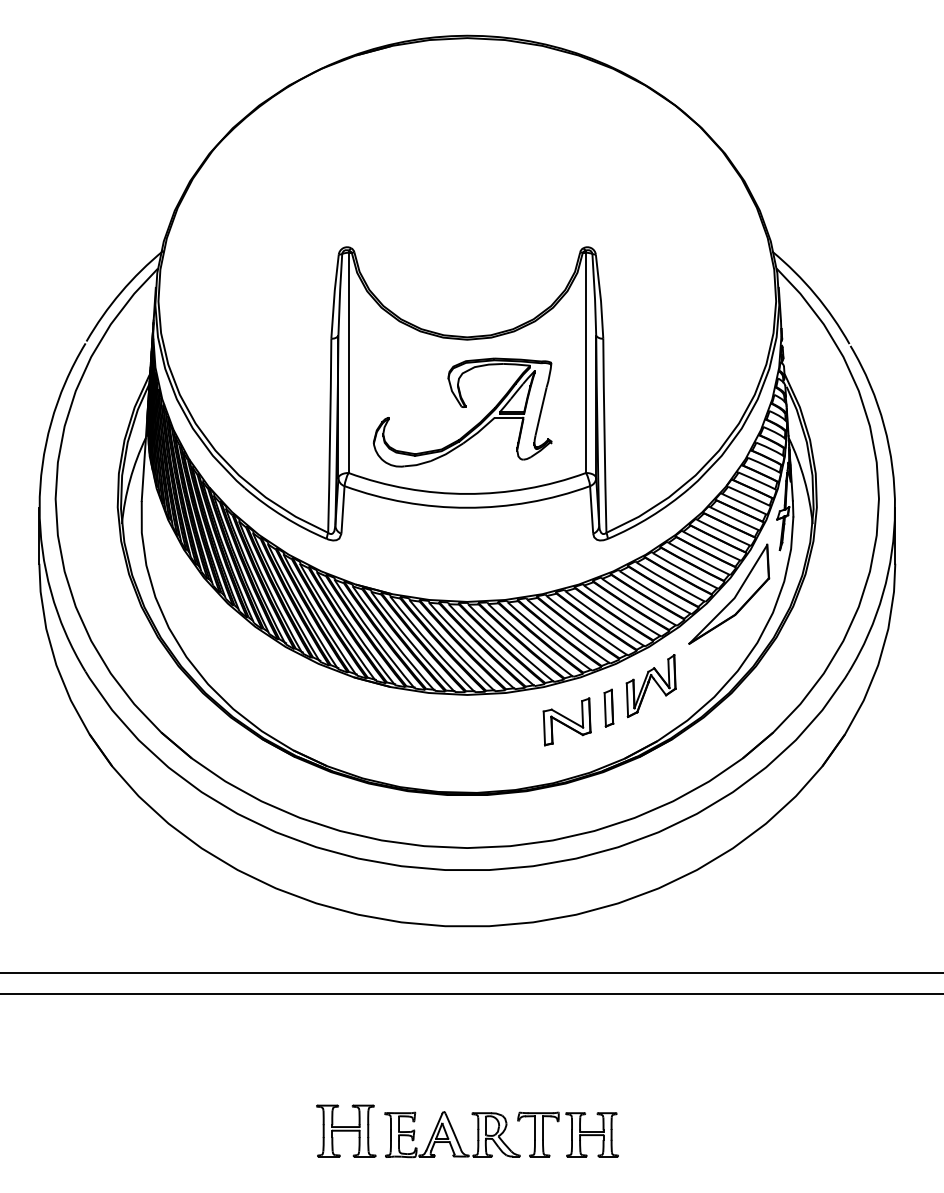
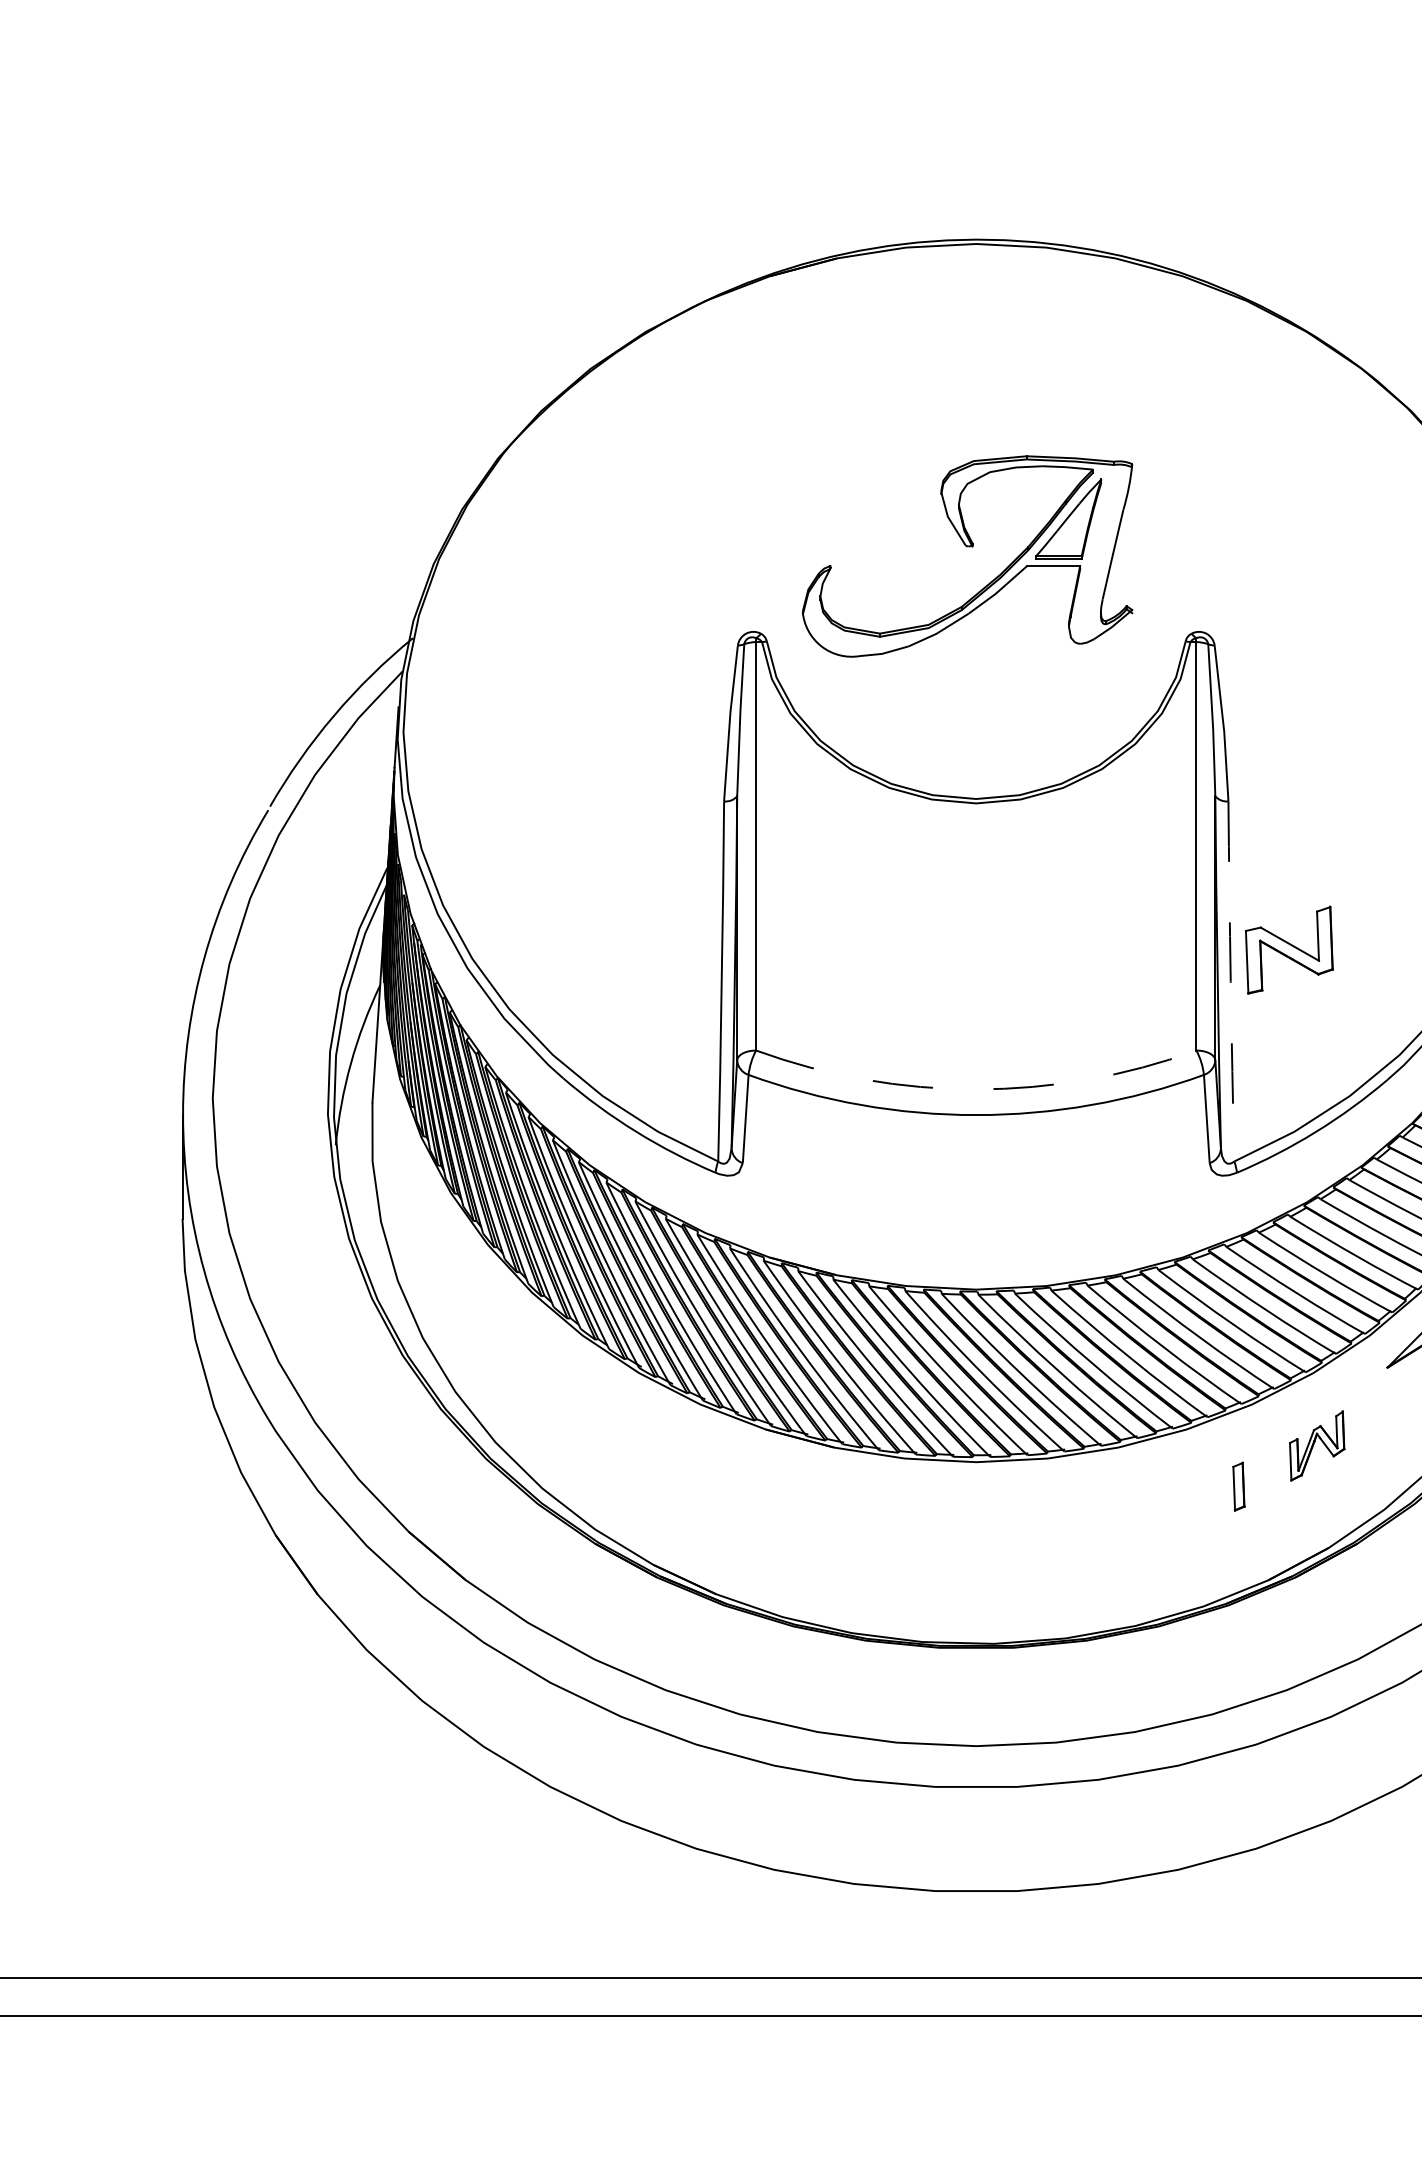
part: (462, 412) -> (967, 556), moved
arc: (604, 435) -> (1230, 980), solid -> dashed
arc: (467, 493) -> (976, 1088), solid -> dashed
part: (650, 686) -> (1315, 1446), size x0.6
part: (608, 707) -> (1238, 1485), size x0.7
part: (566, 721) -> (1288, 949), moved

